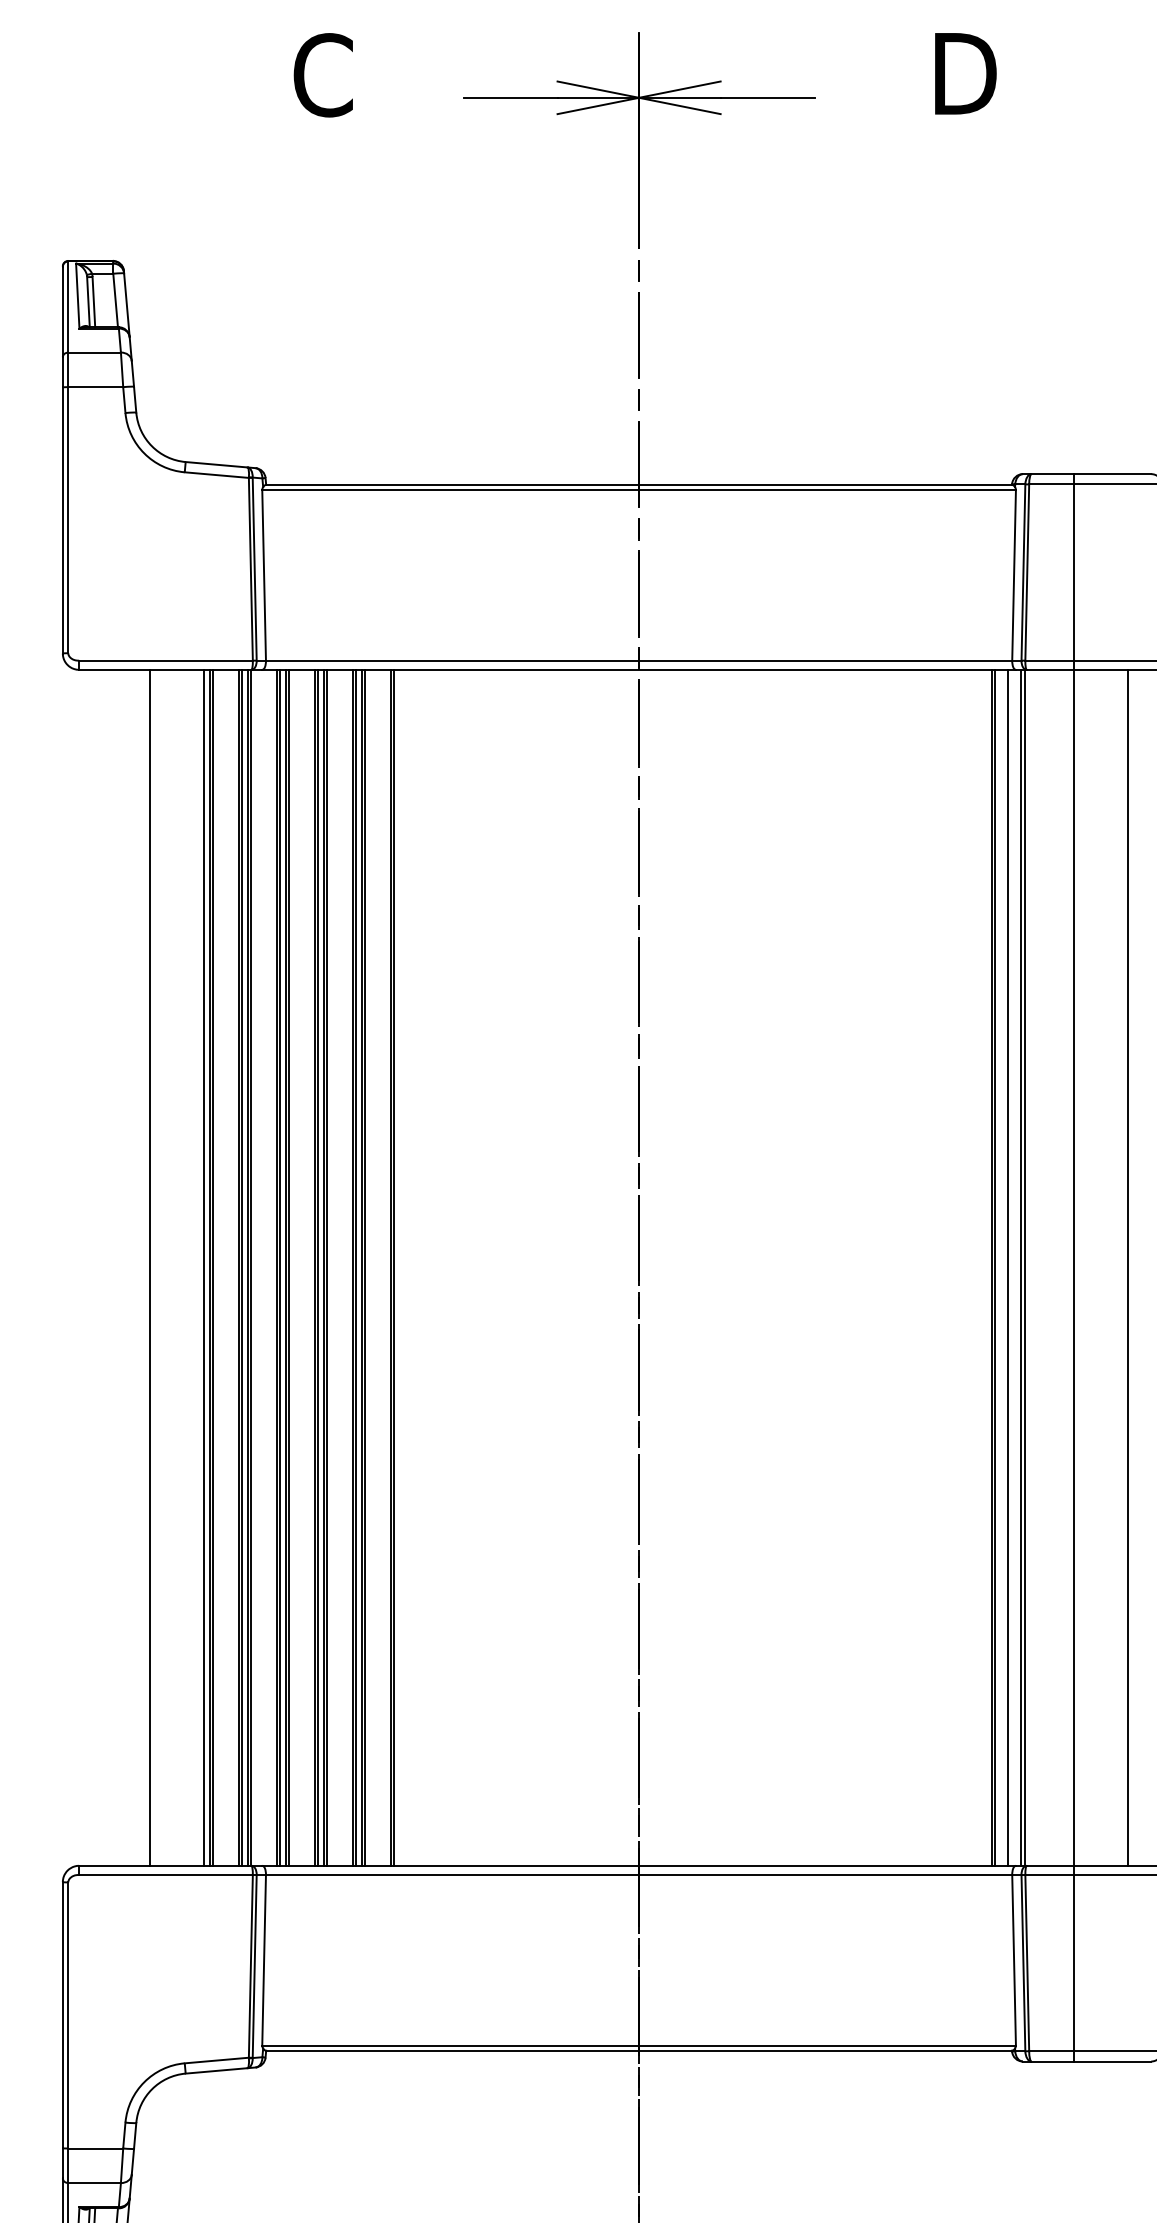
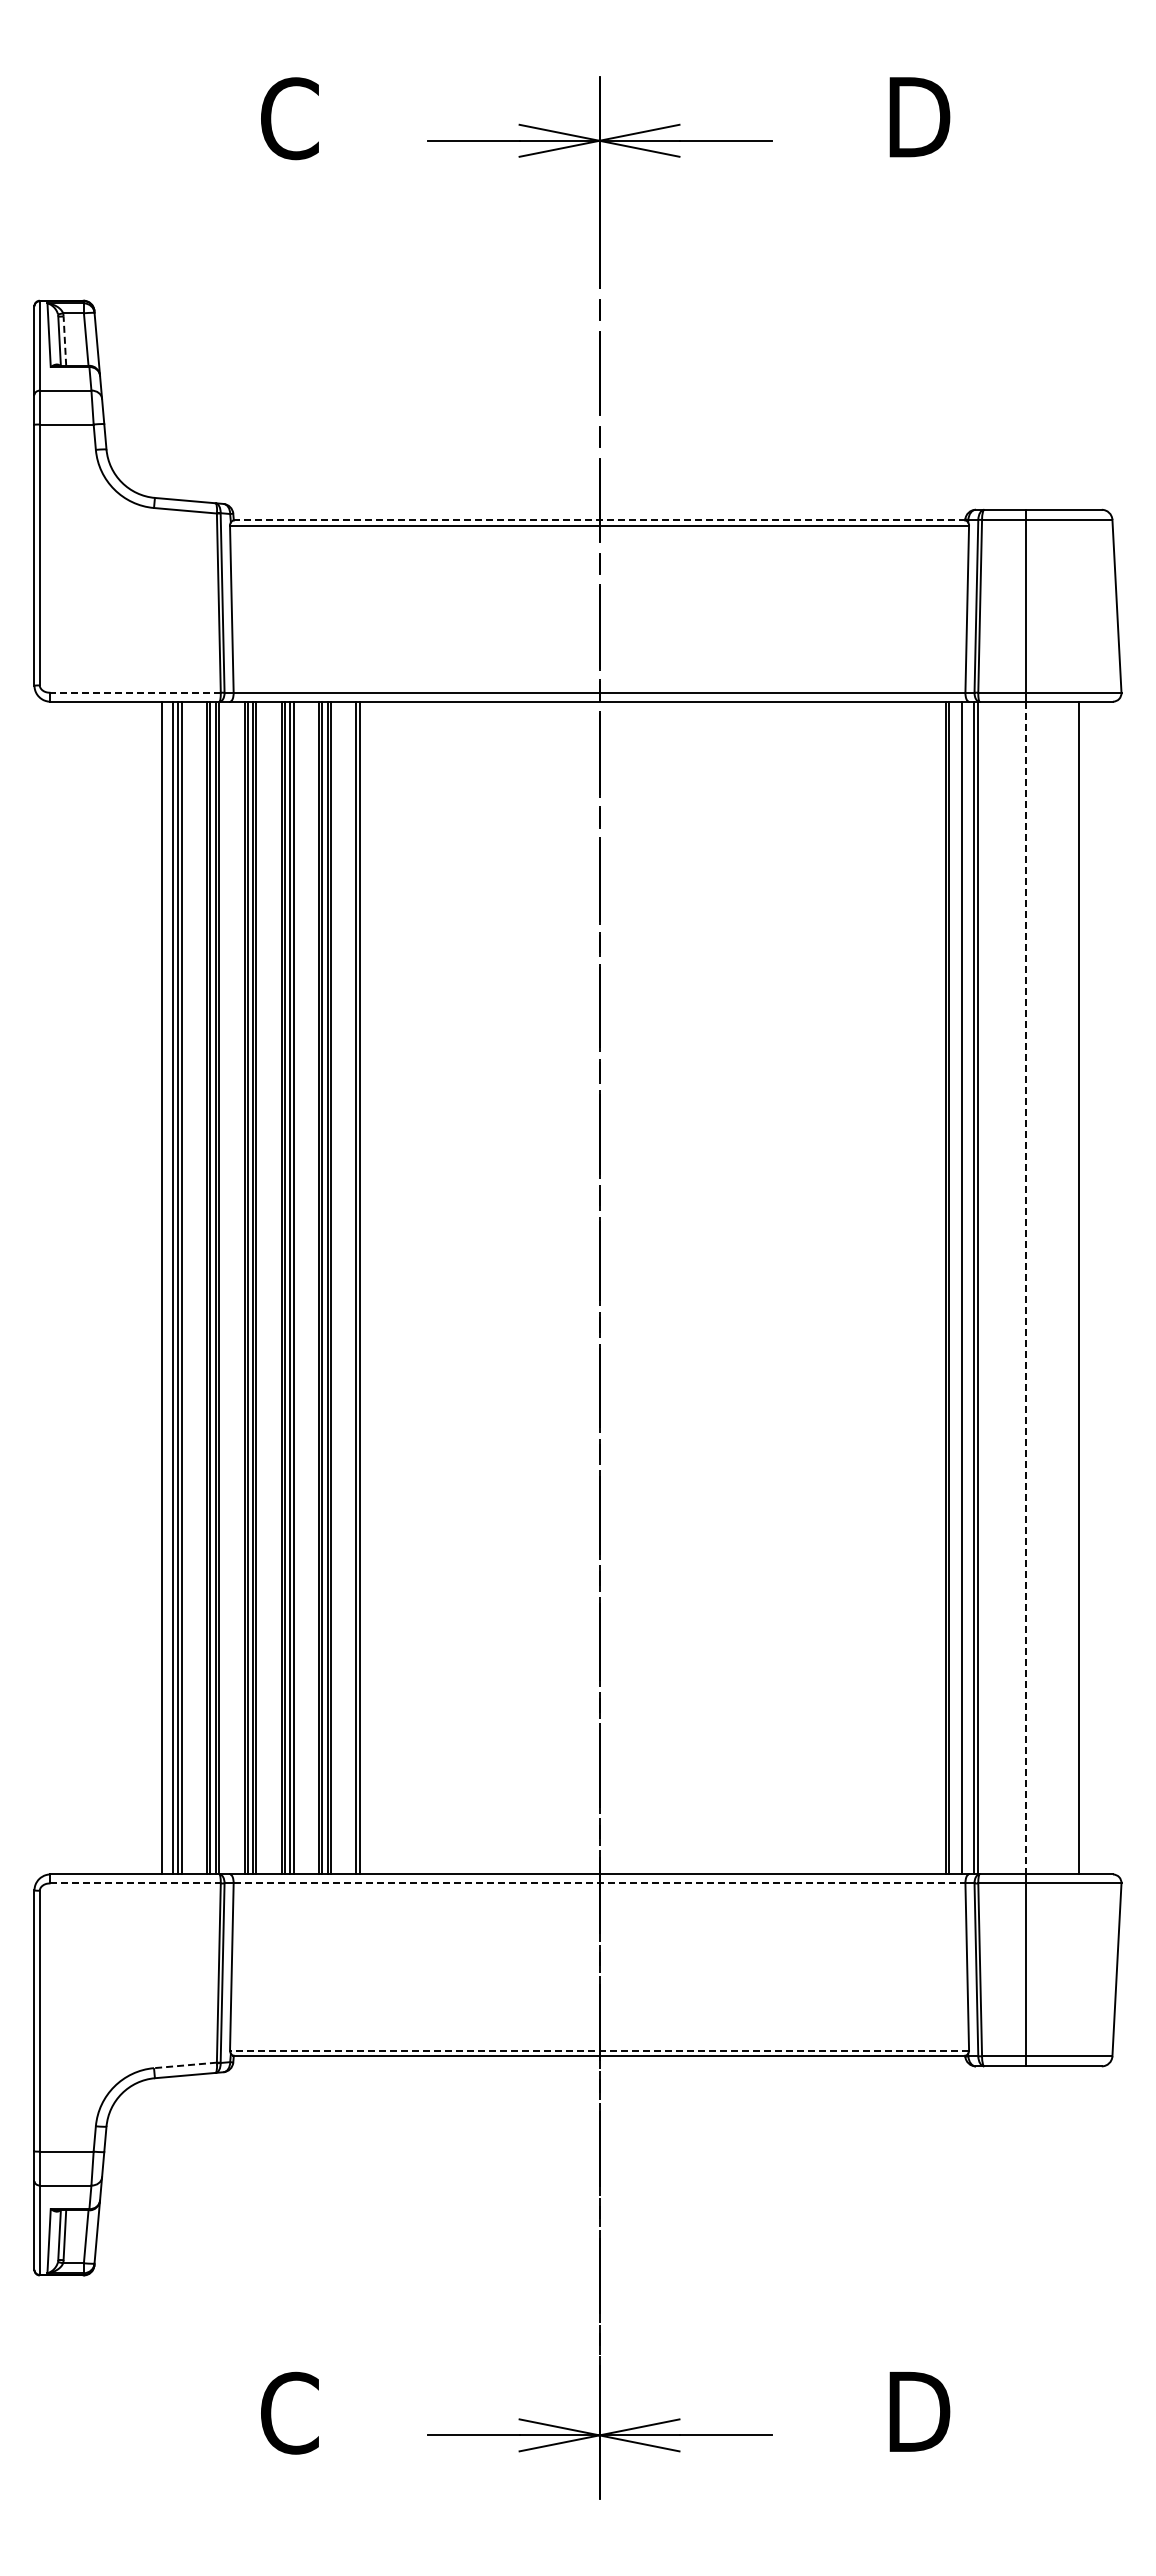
line: (93, 302) -> (64, 341), solid -> dashed
line: (639, 485) -> (599, 520), solid -> dashed
line: (165, 660) -> (135, 692), solid -> dashed
line: (149, 1267) -> (161, 1287), moved
line: (1074, 1268) -> (1026, 1288), solid -> dashed
line: (166, 1875) -> (136, 1883), solid -> dashed
line: (639, 1875) -> (599, 1883), solid -> dashed
line: (639, 2045) -> (599, 2050), solid -> dashed
line: (216, 2060) -> (185, 2065), solid -> dashed

